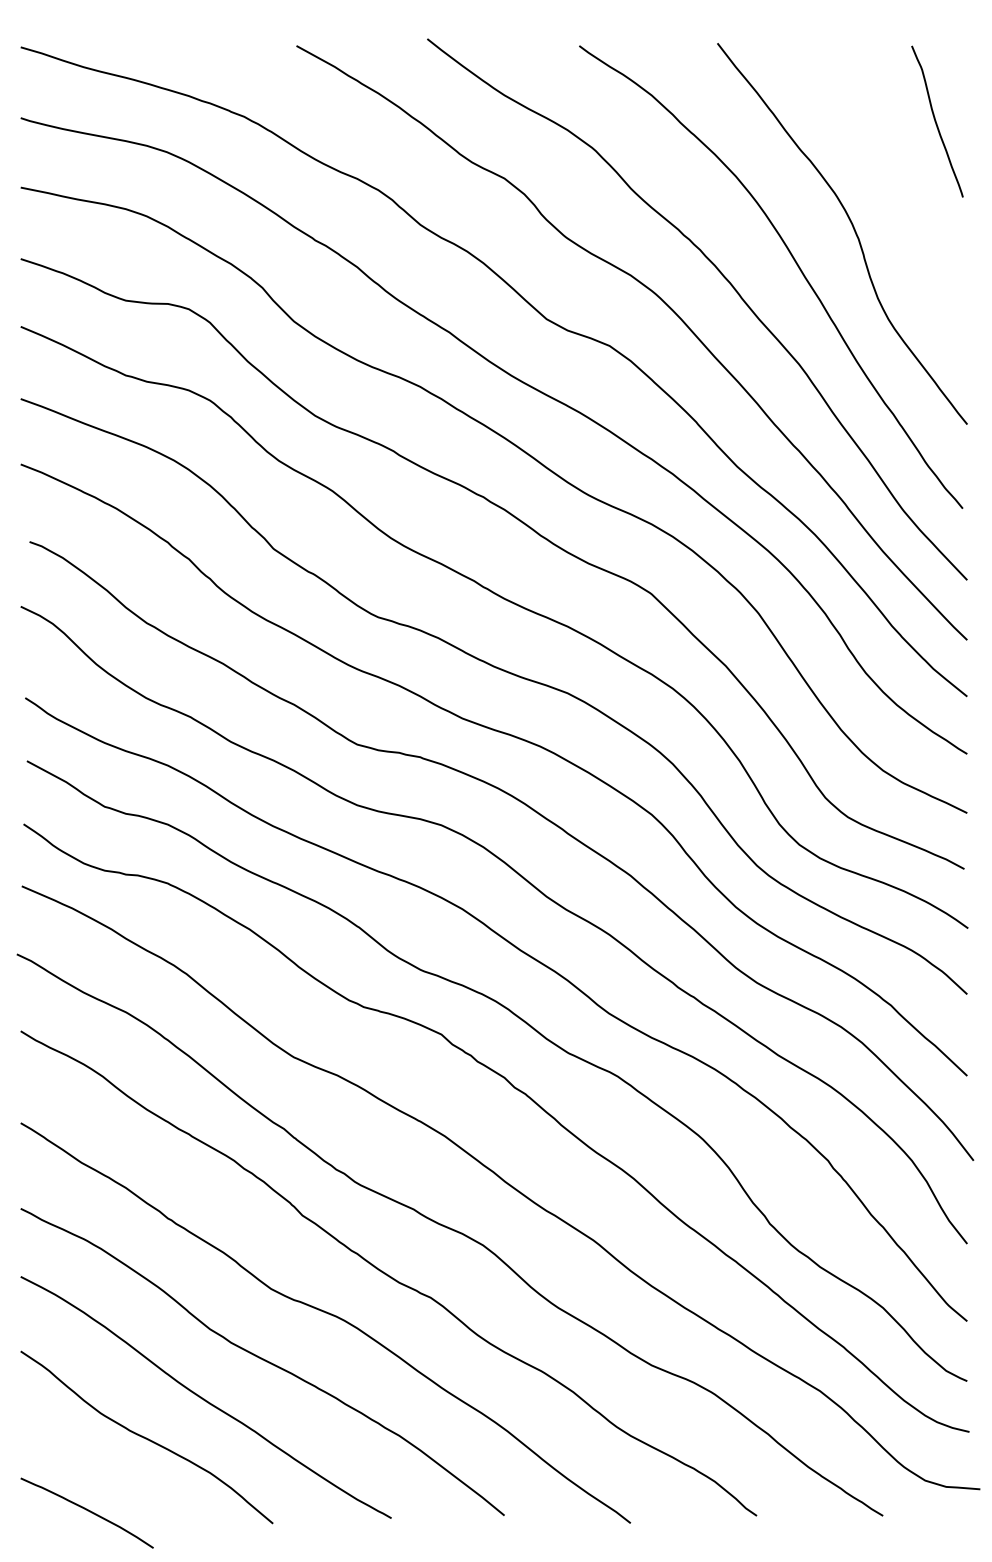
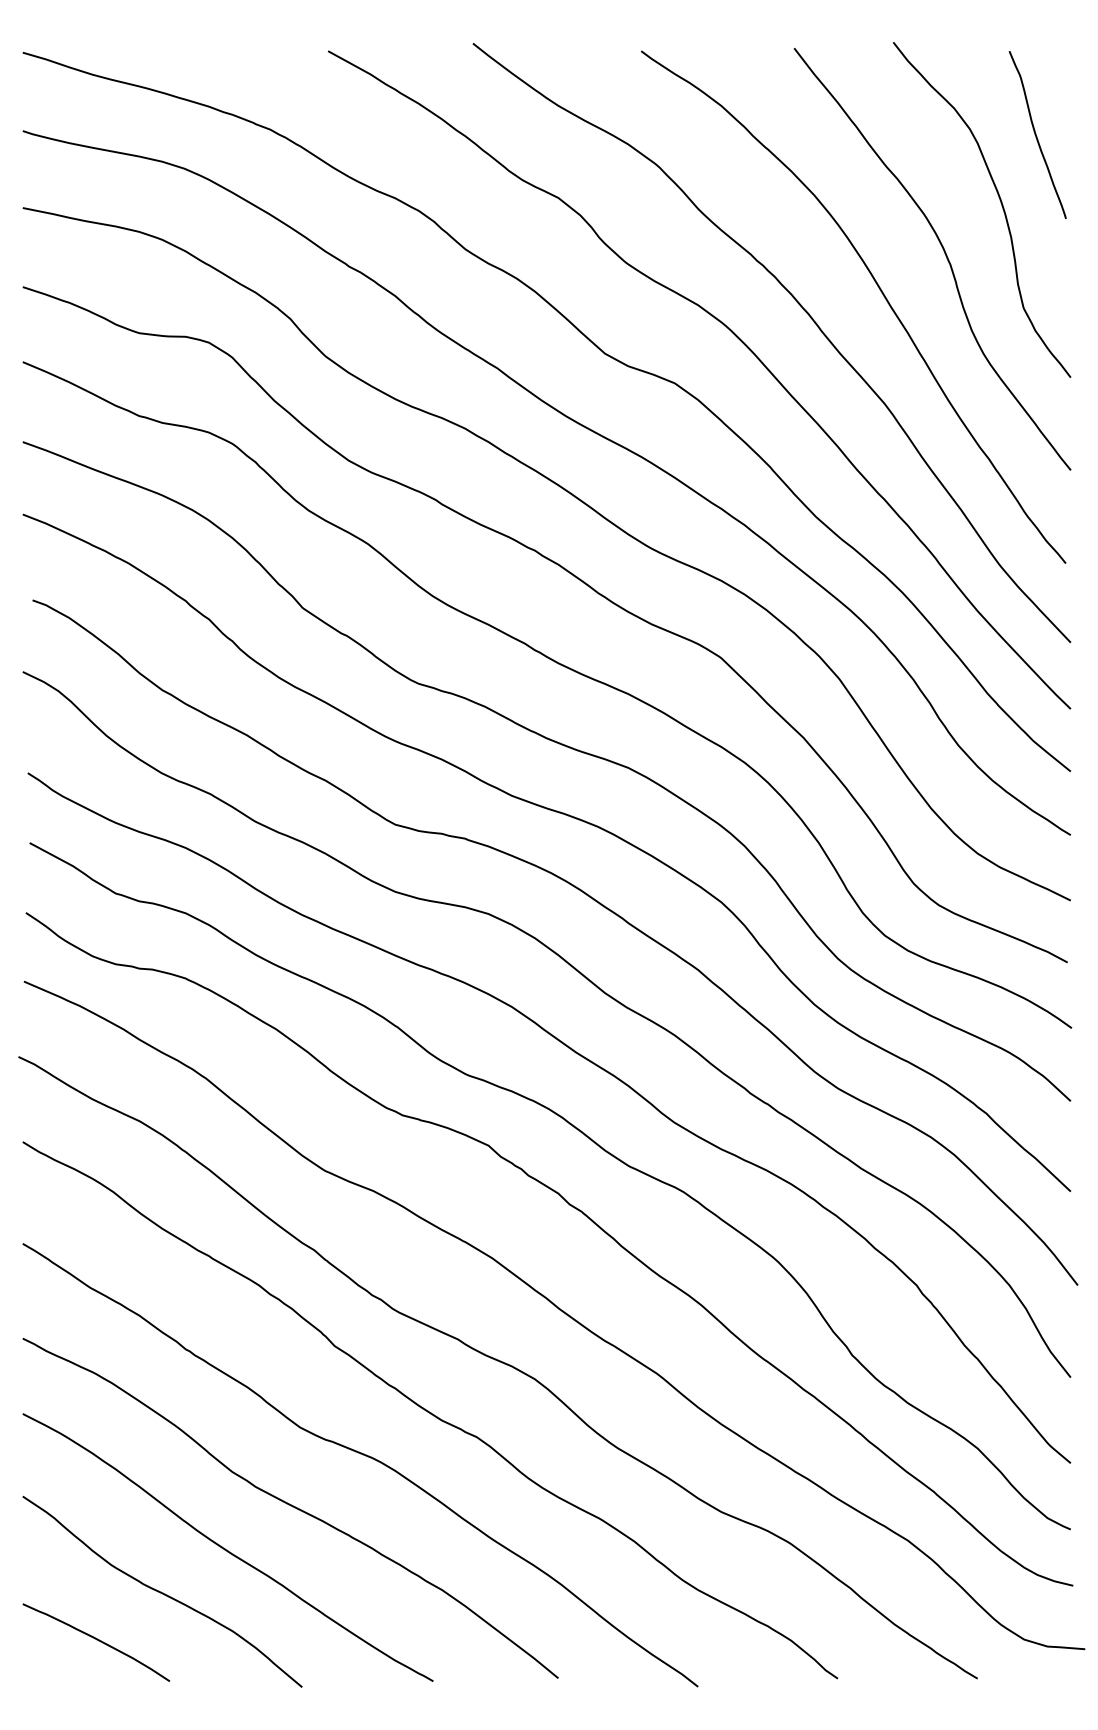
curve: (903, 183) -> (1000, 203), added
curve: (87, 1511) -> (96, 1640), moved

